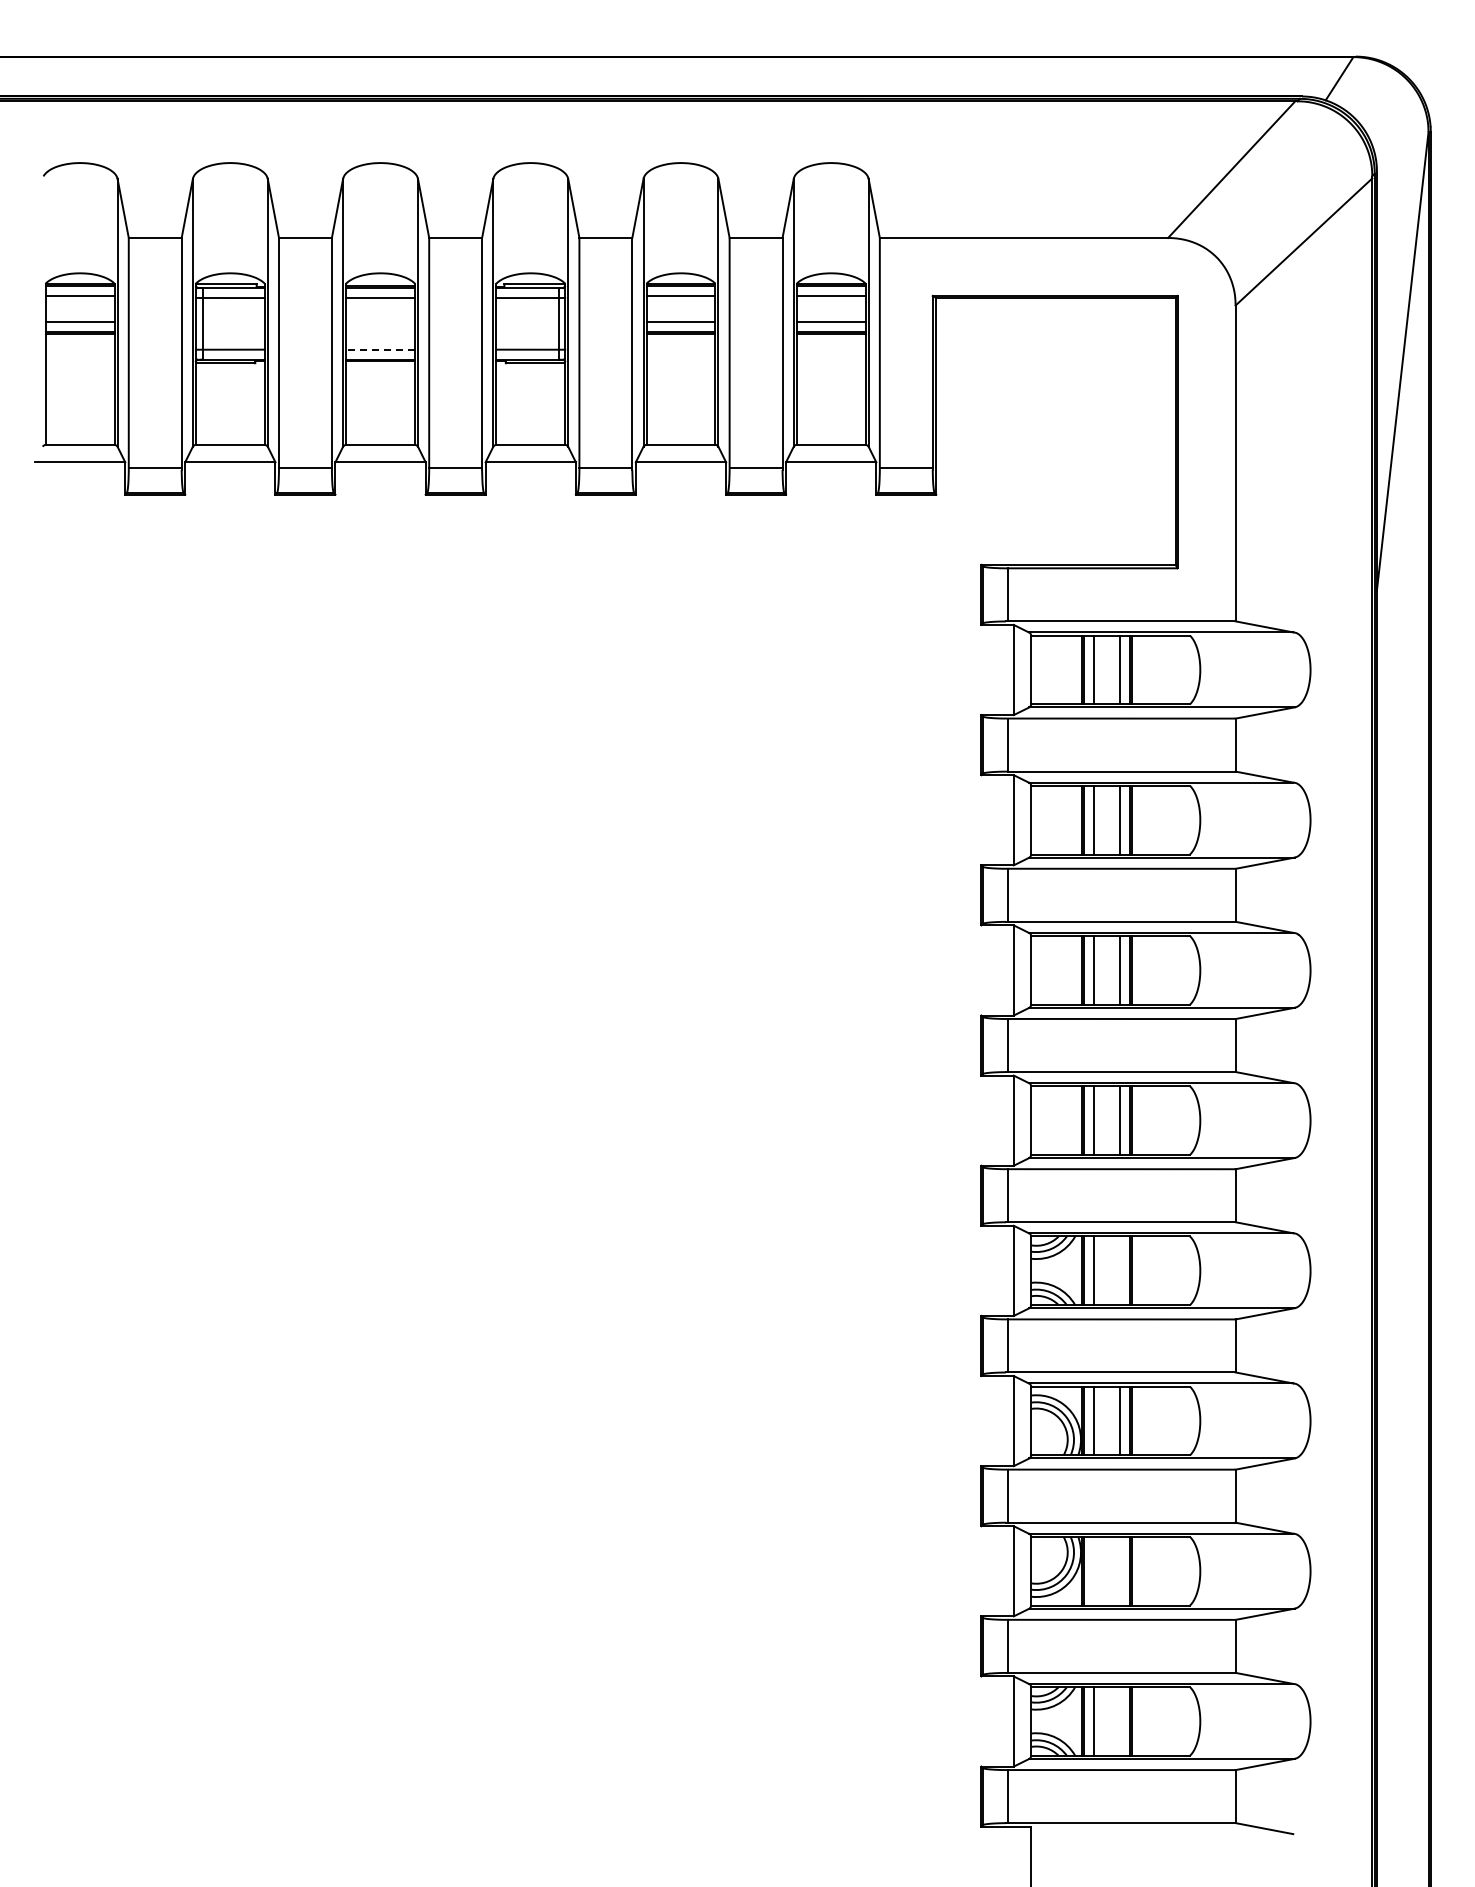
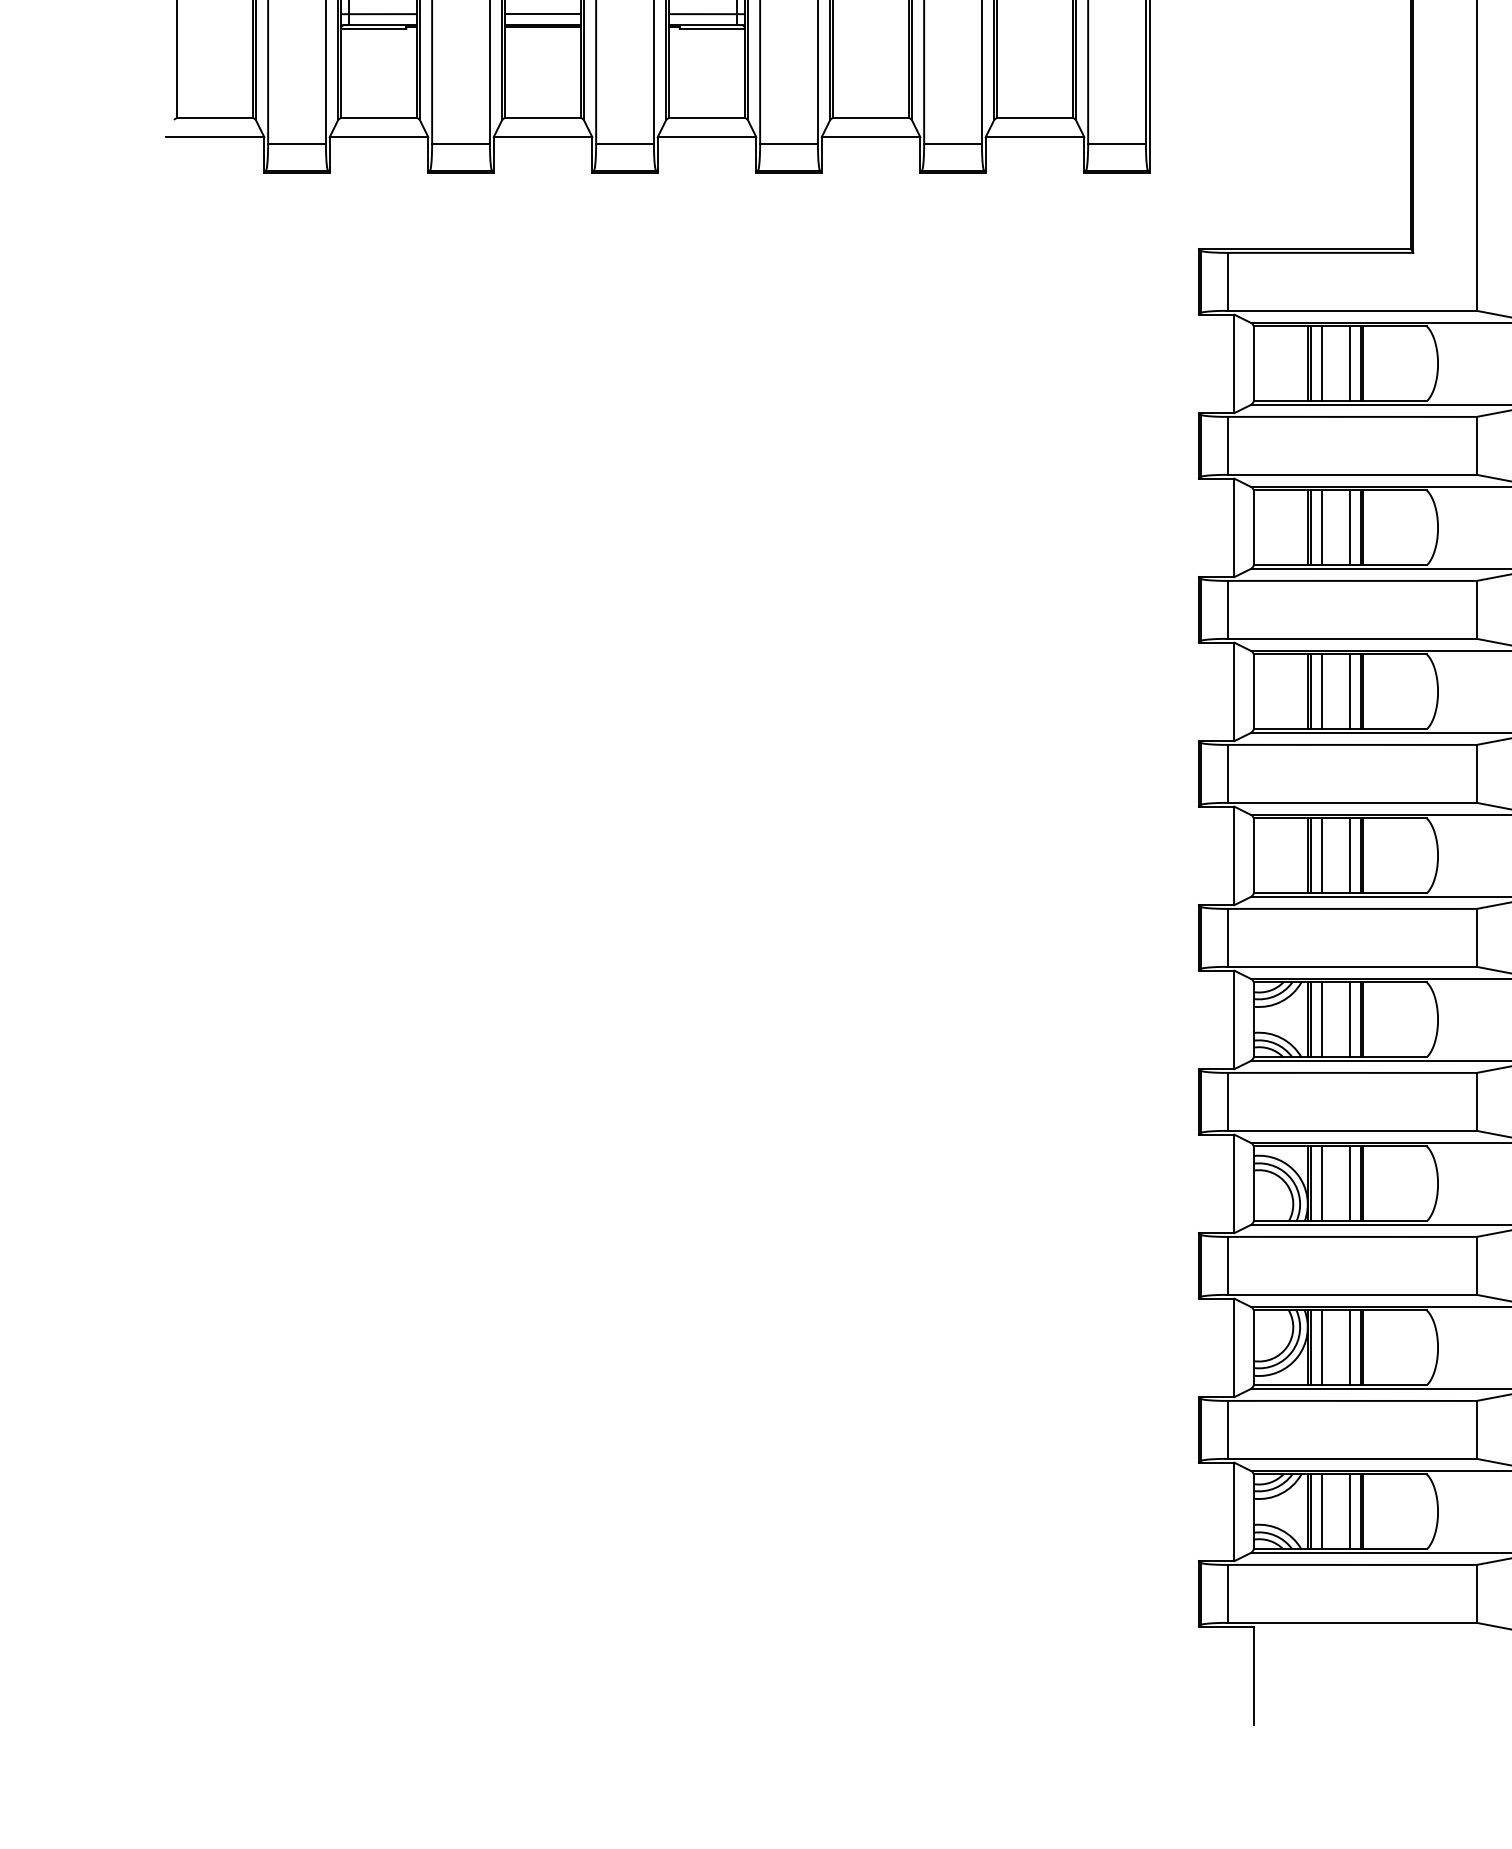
line: (380, 349) -> (542, 13), dashed -> solid
line: (1119, 1270) -> (1349, 1019), added
line: (1093, 1570) -> (1321, 1347), added
line: (1119, 1570) -> (1349, 1347), added
line: (1119, 1721) -> (1349, 1511), added

